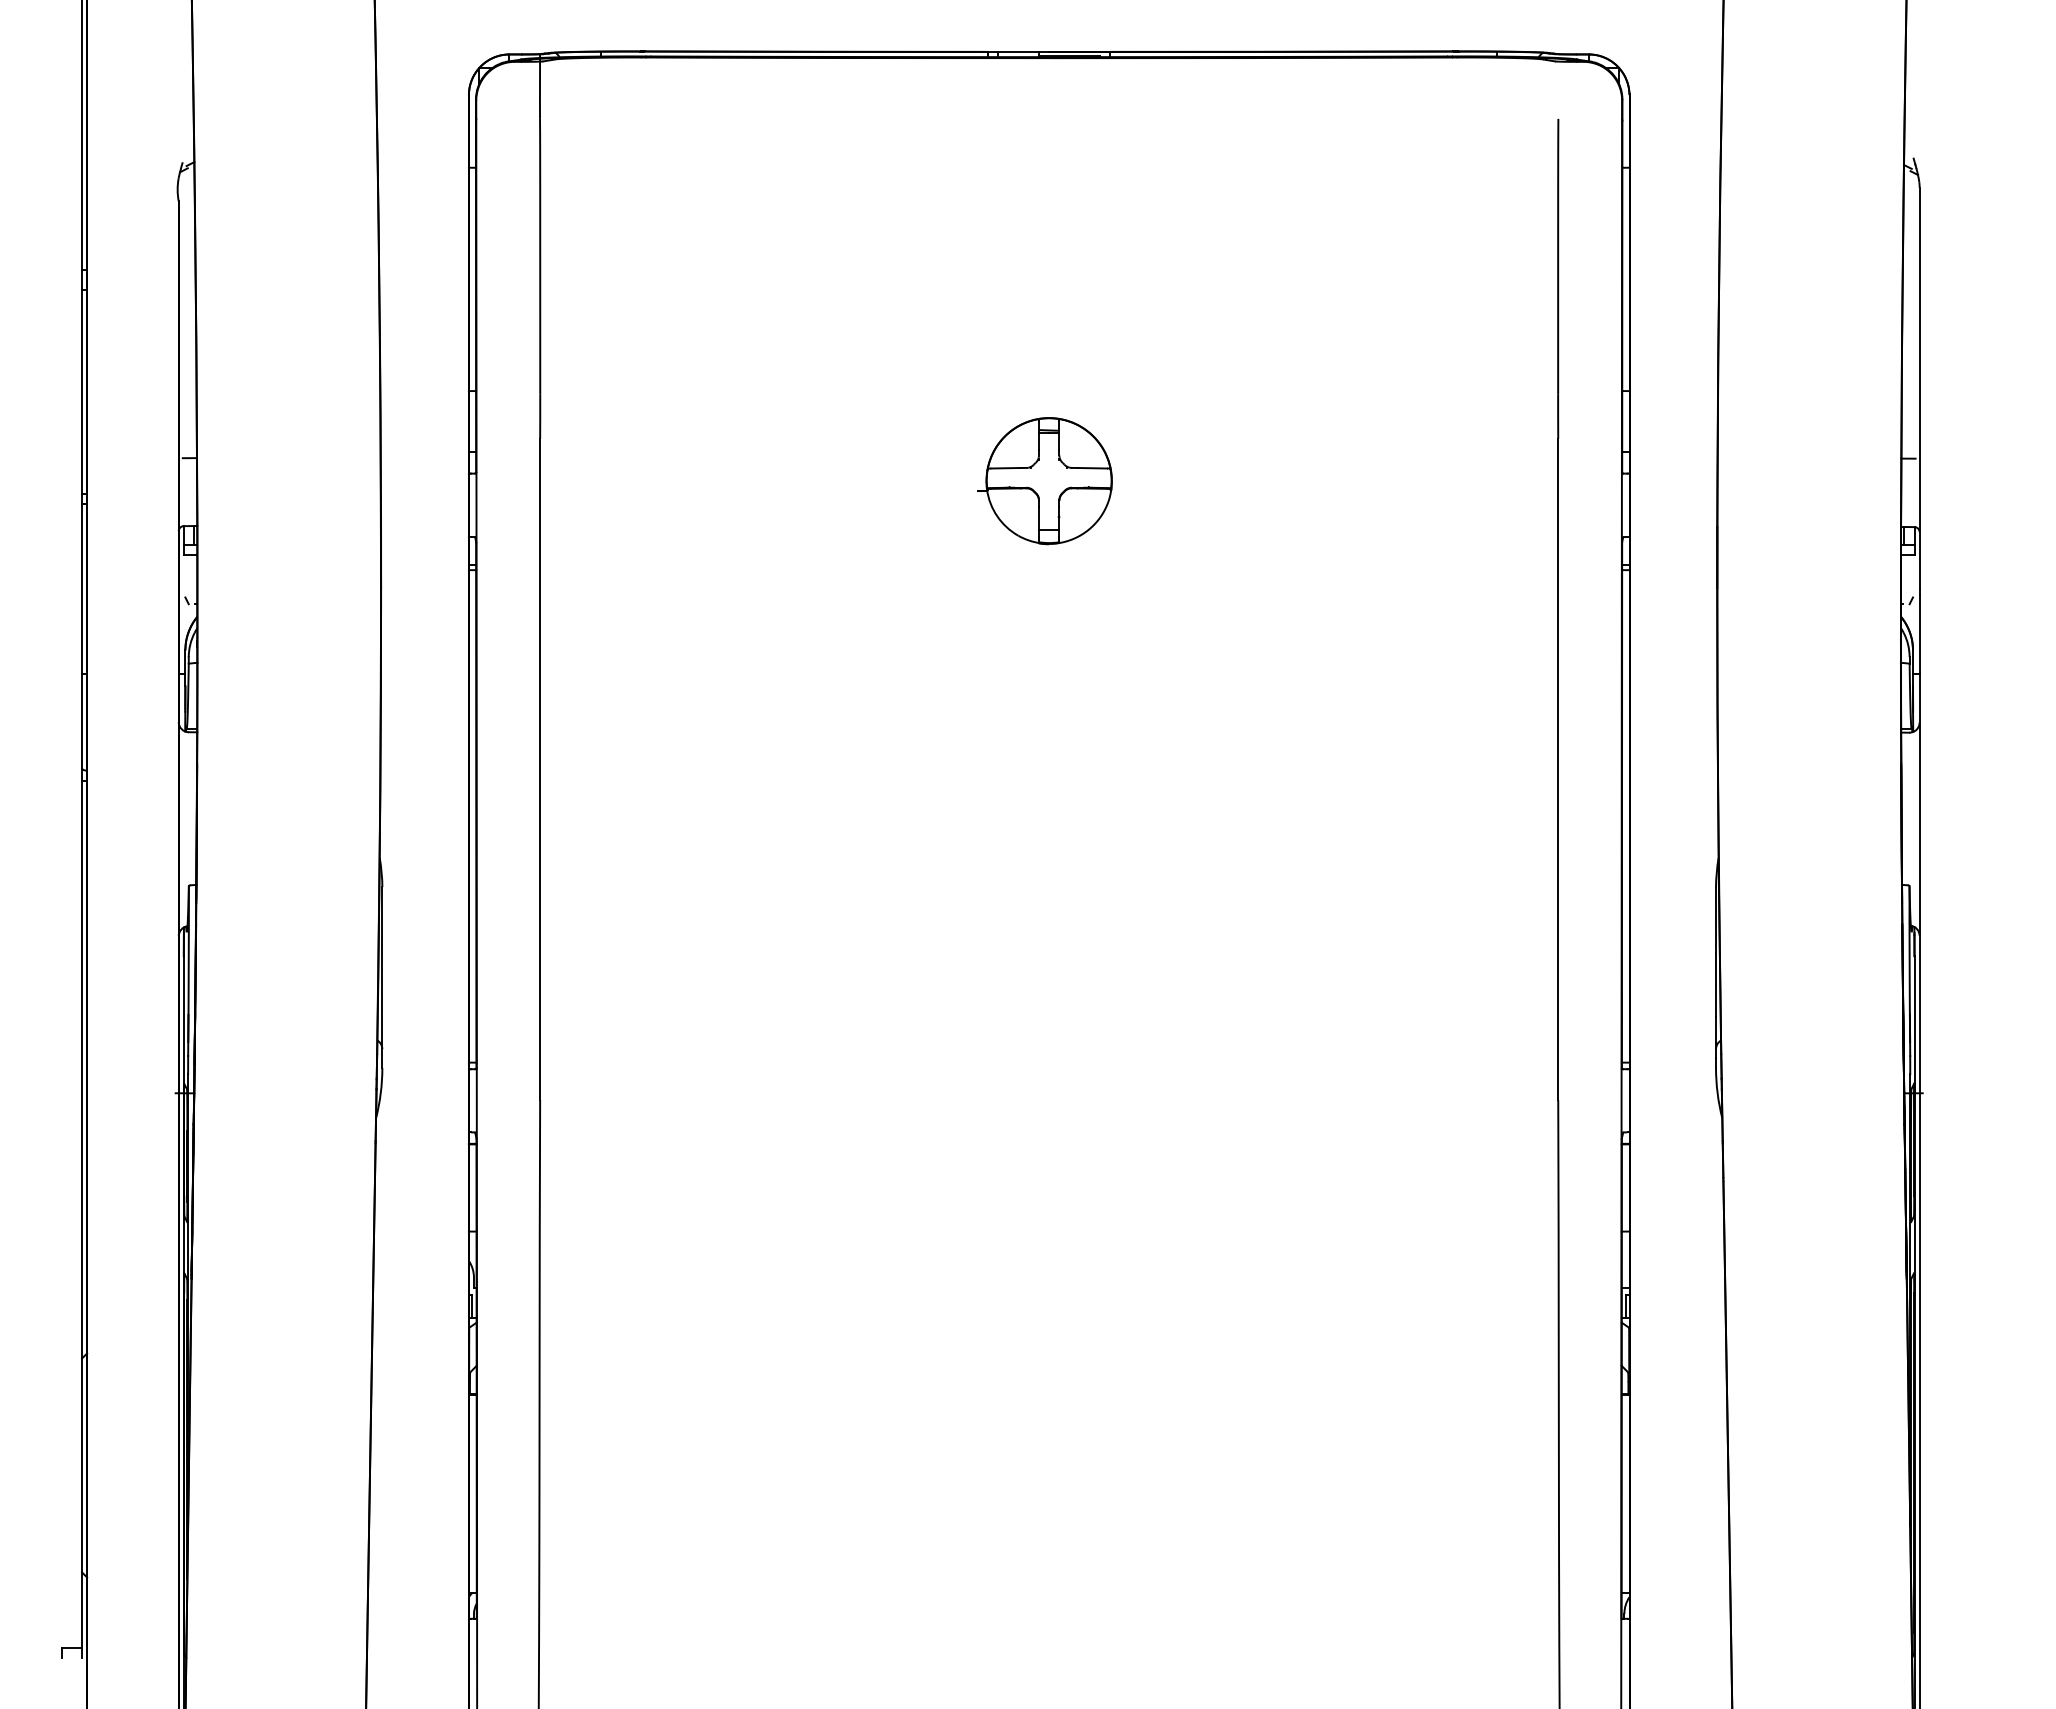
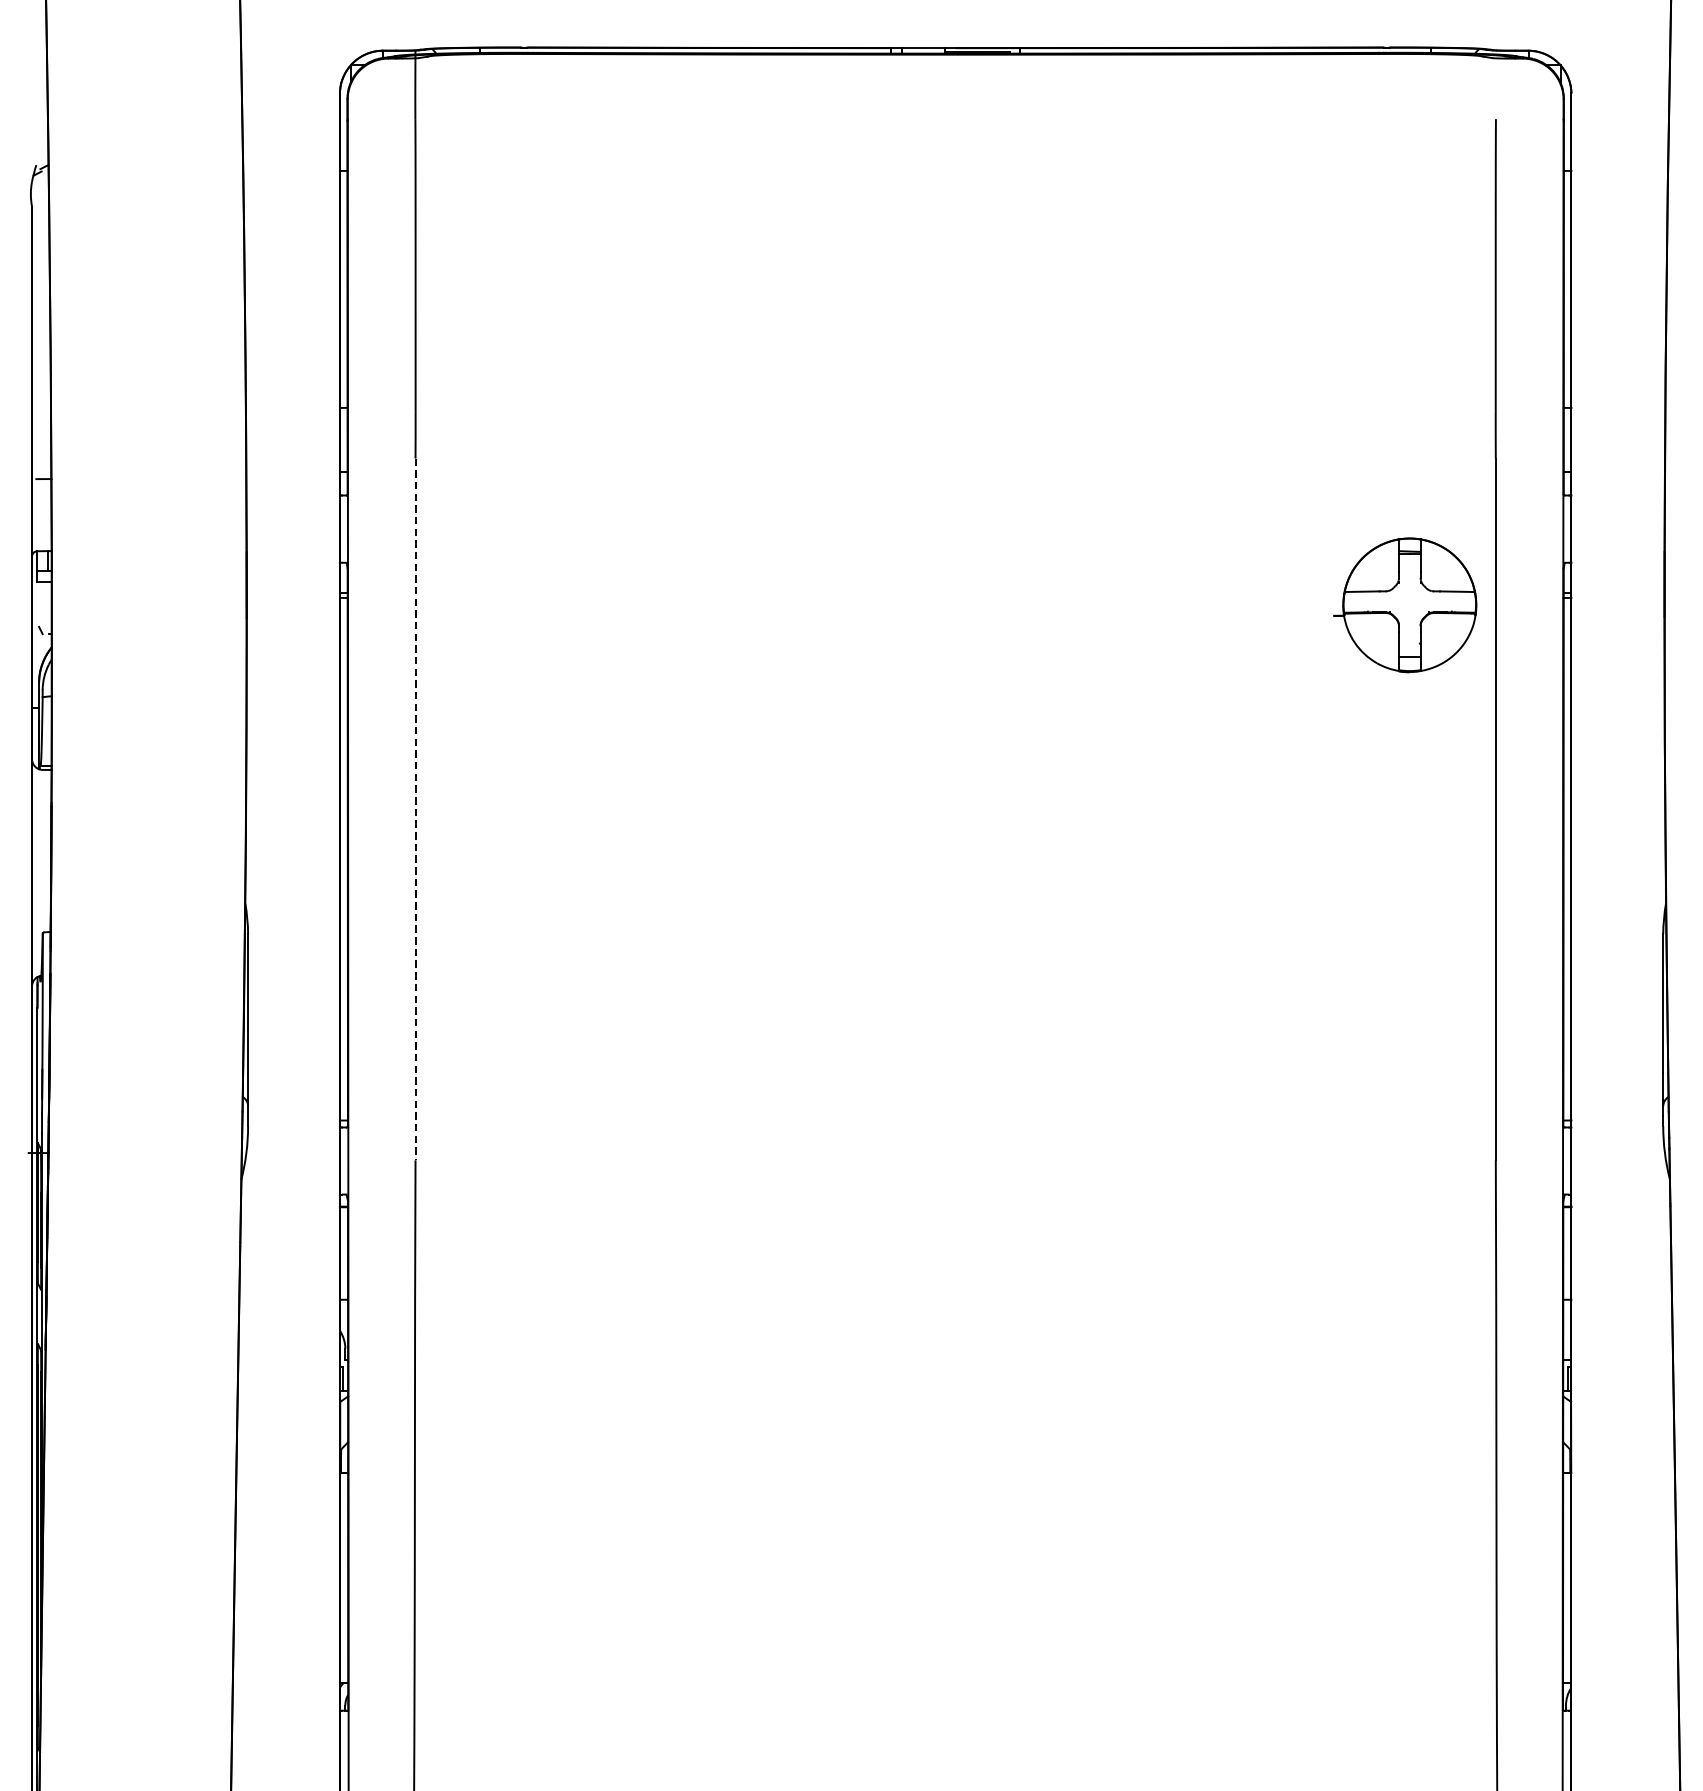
part: (1044, 481) -> (1404, 605), moved
line: (540, 769) -> (415, 809), solid -> dashed

